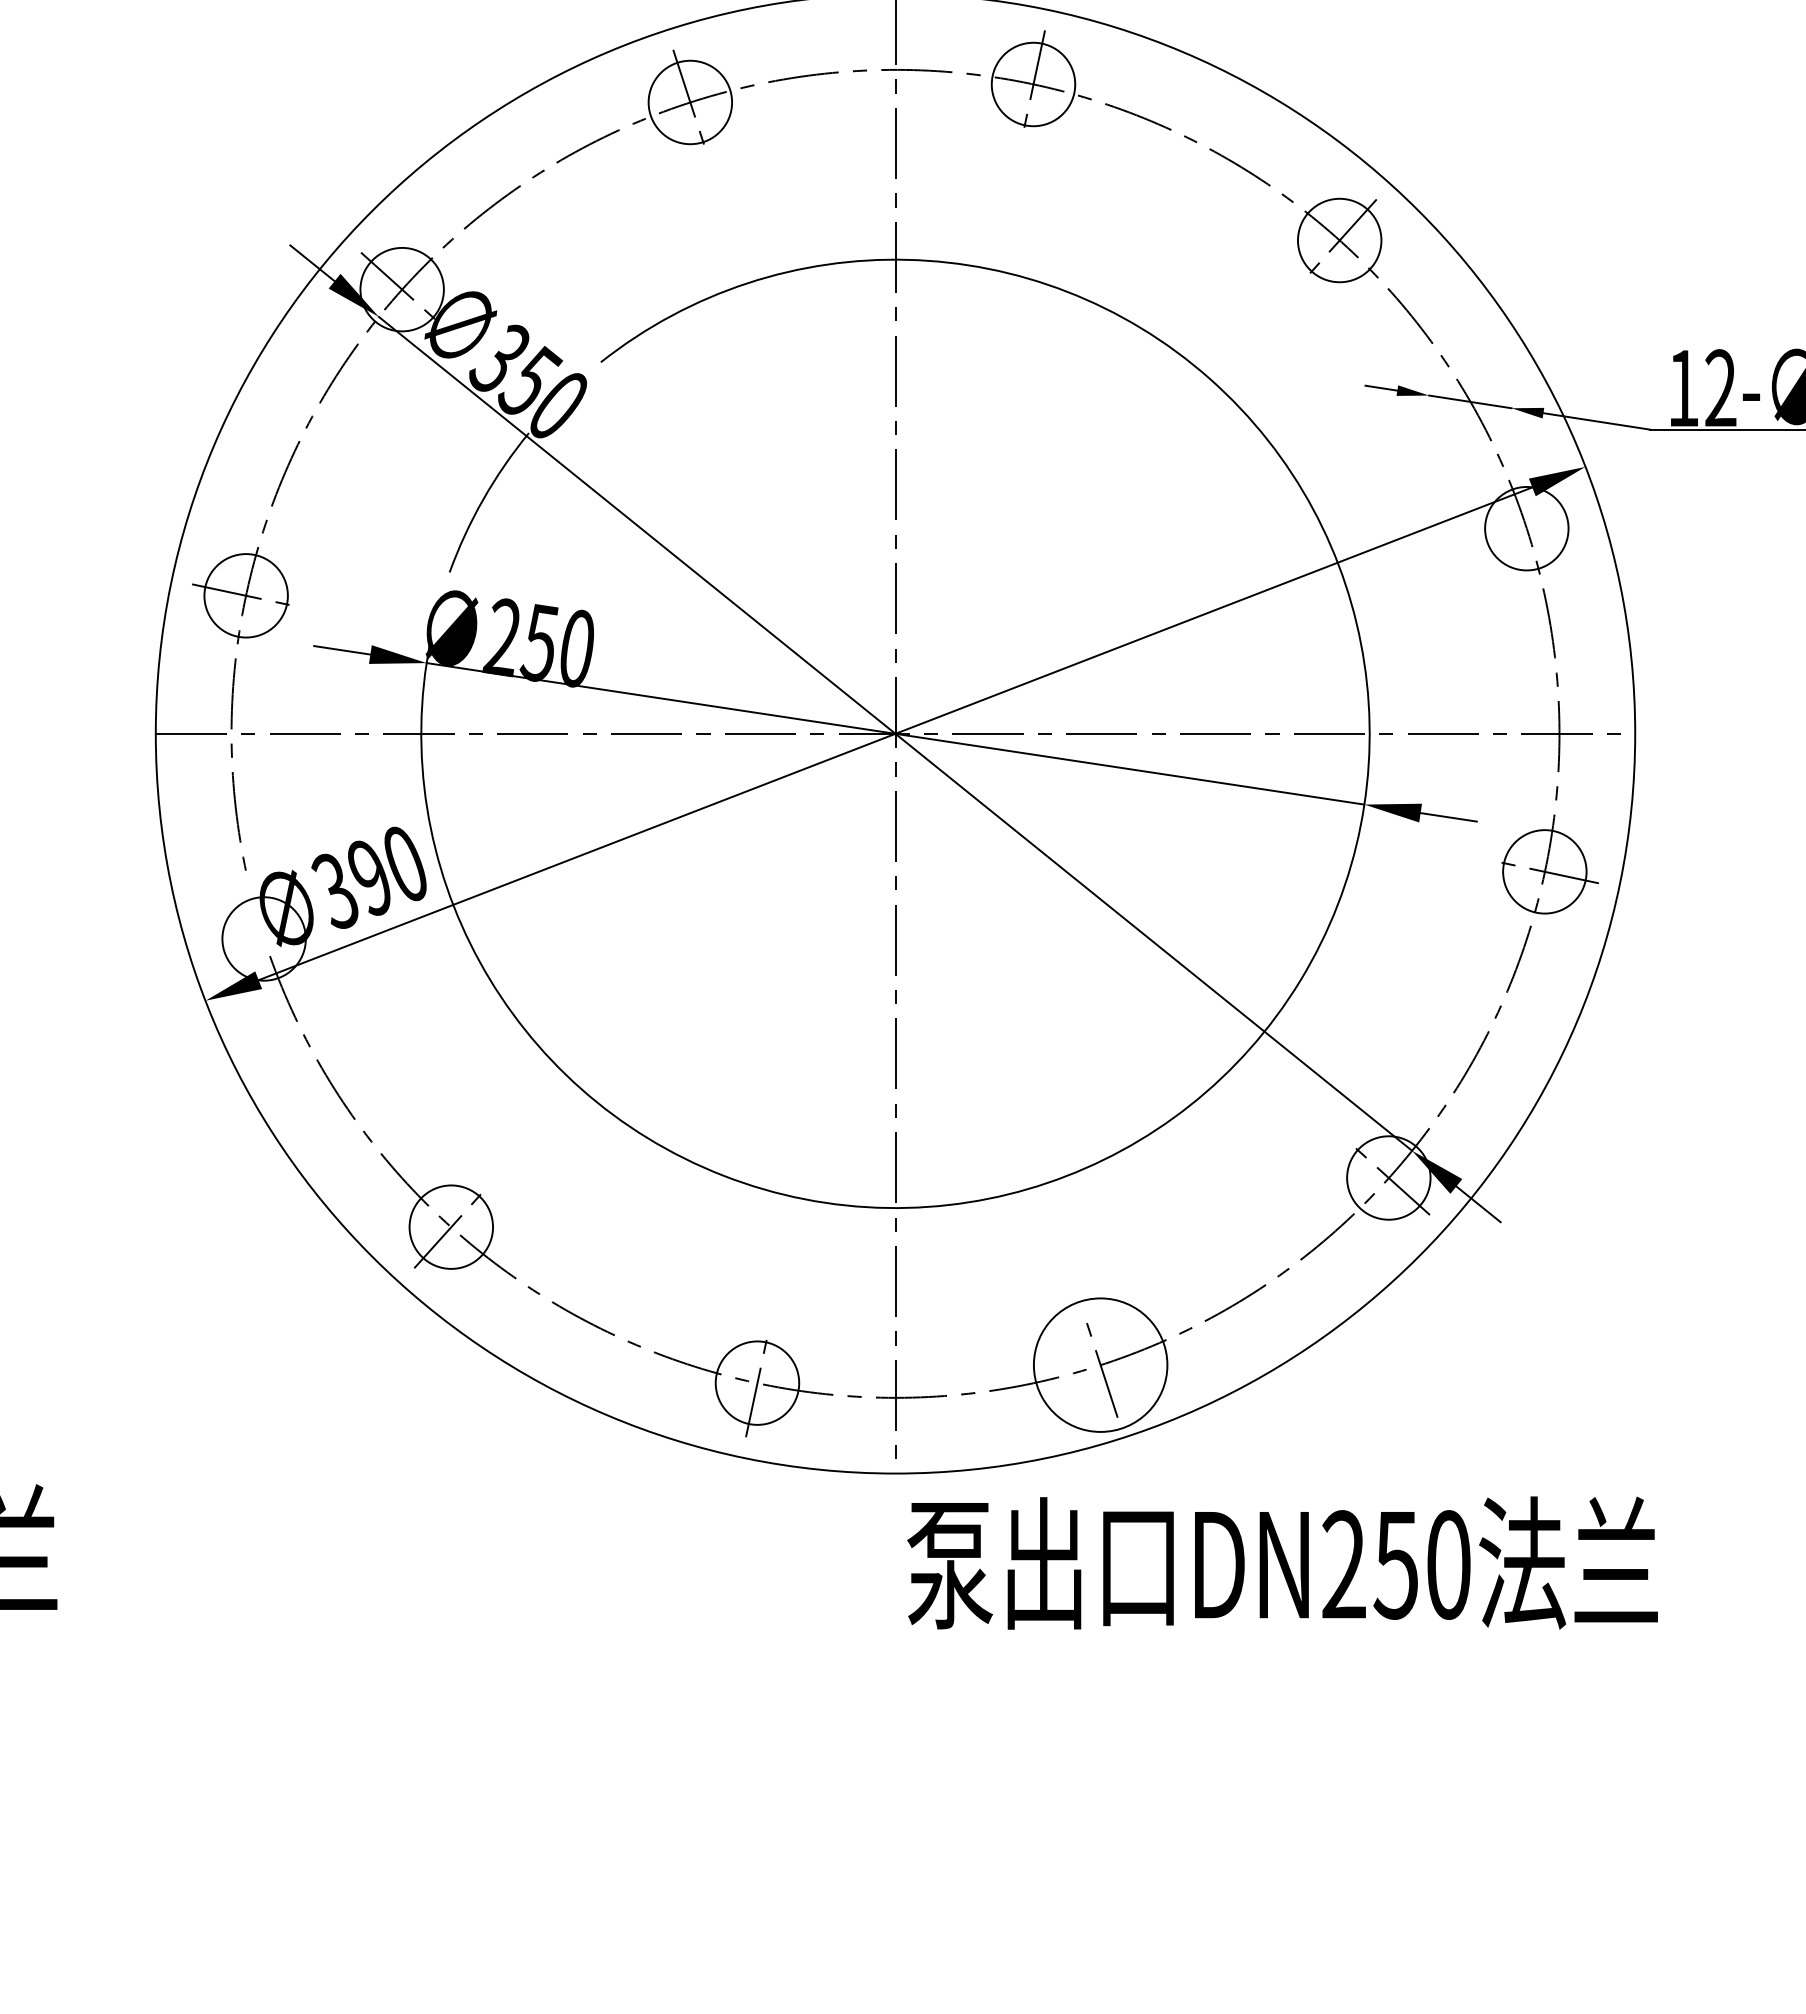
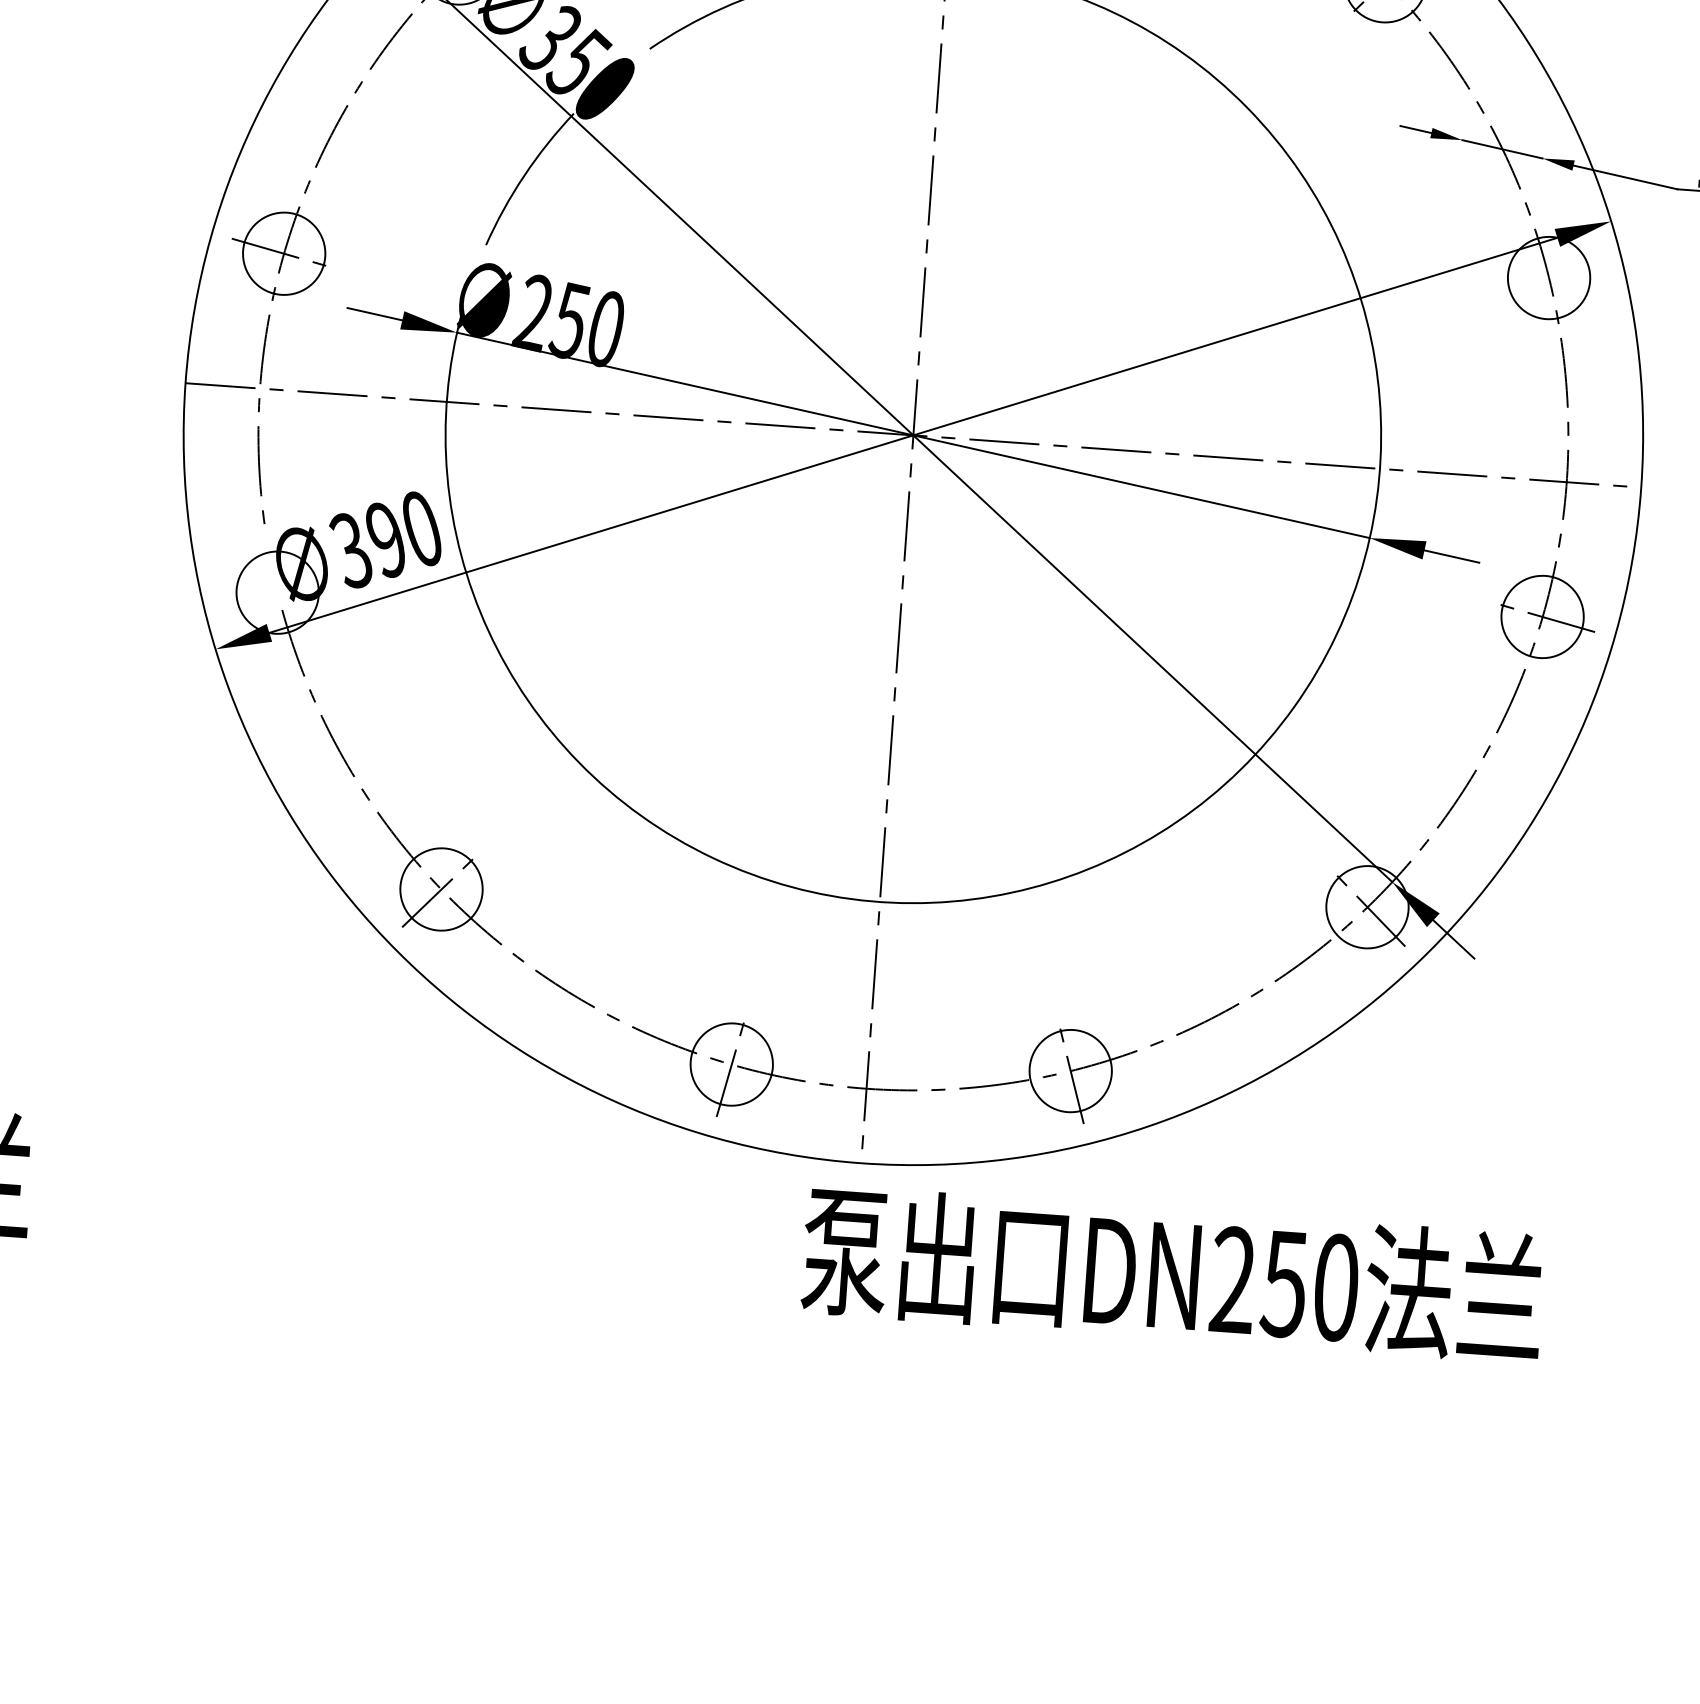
circle: (1100, 1364) -> (1070, 1070), size x0.62
text: (1282, 1562) -> (1172, 1273), moved

